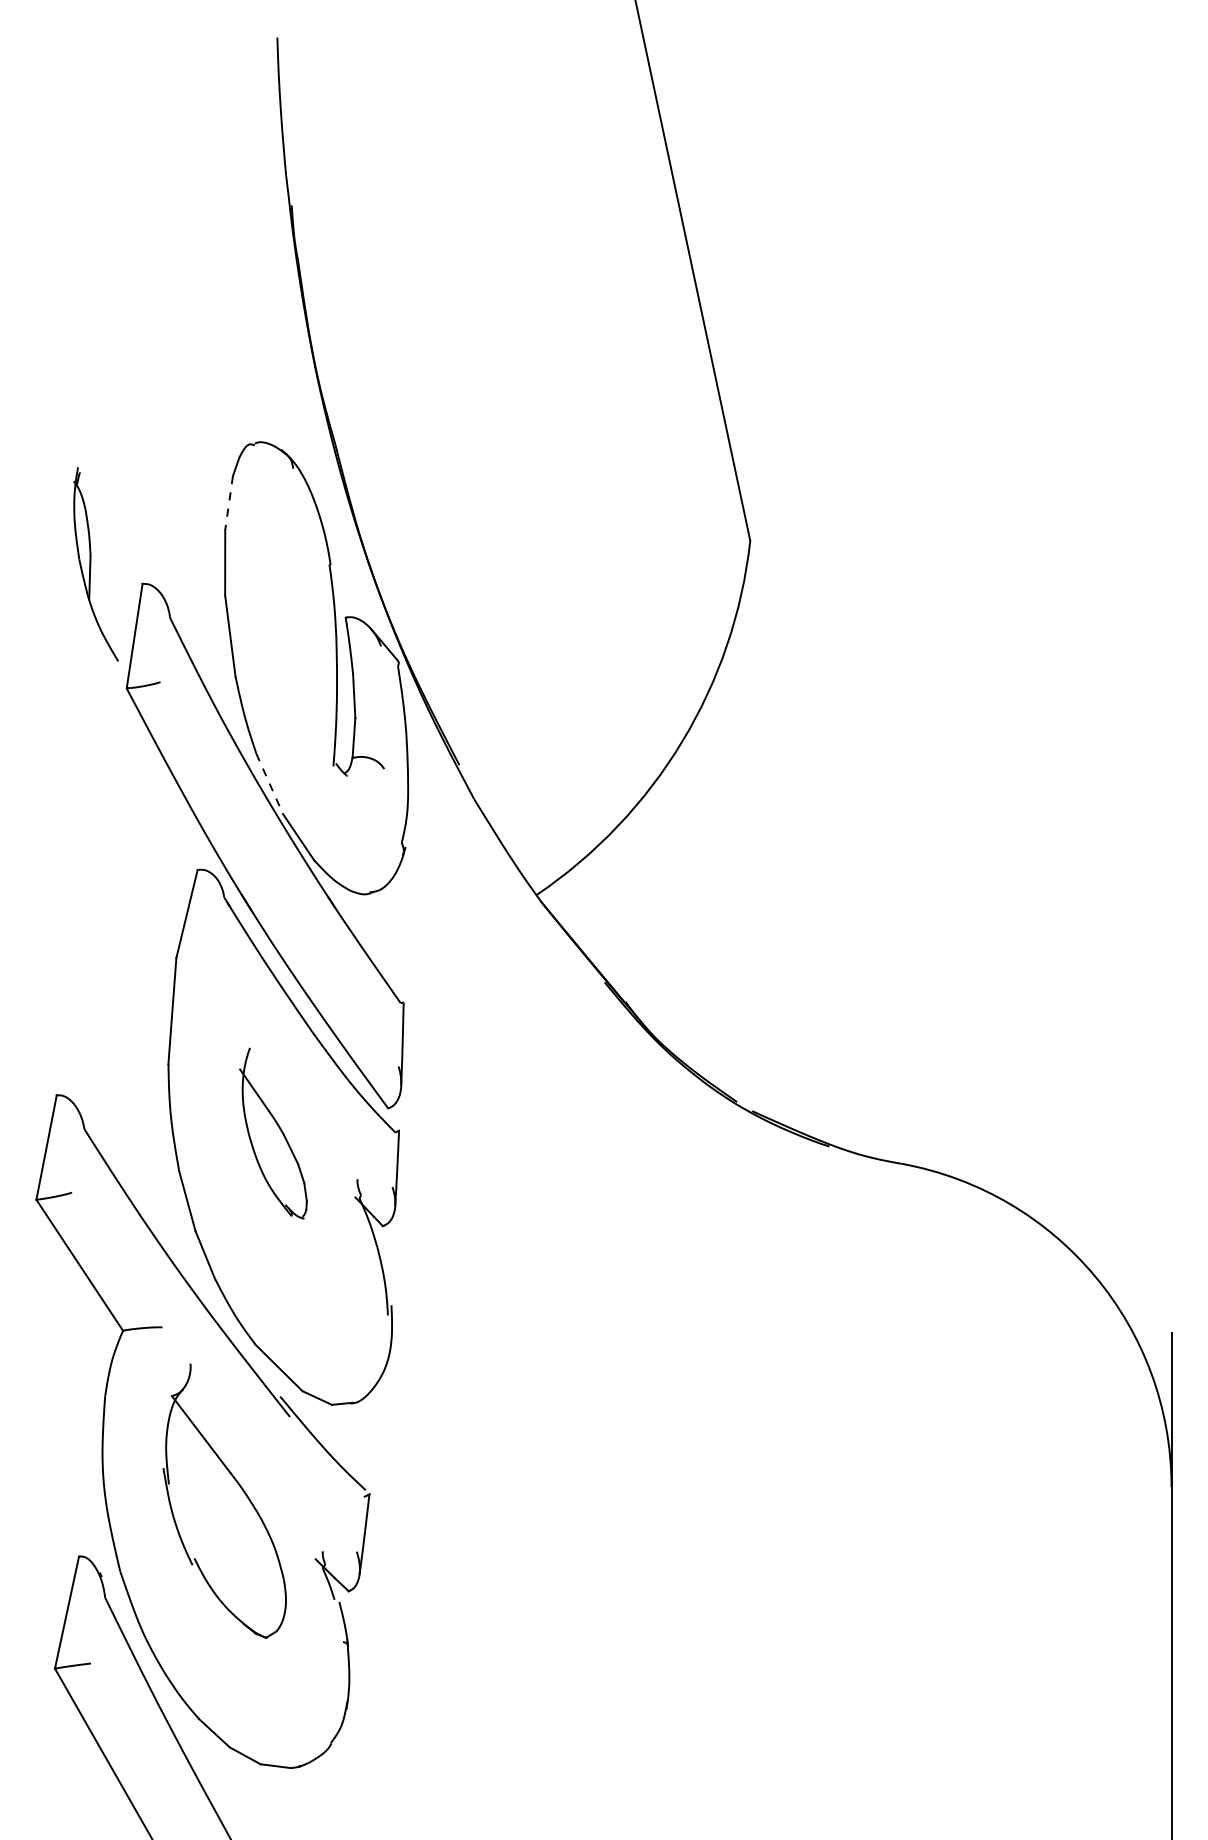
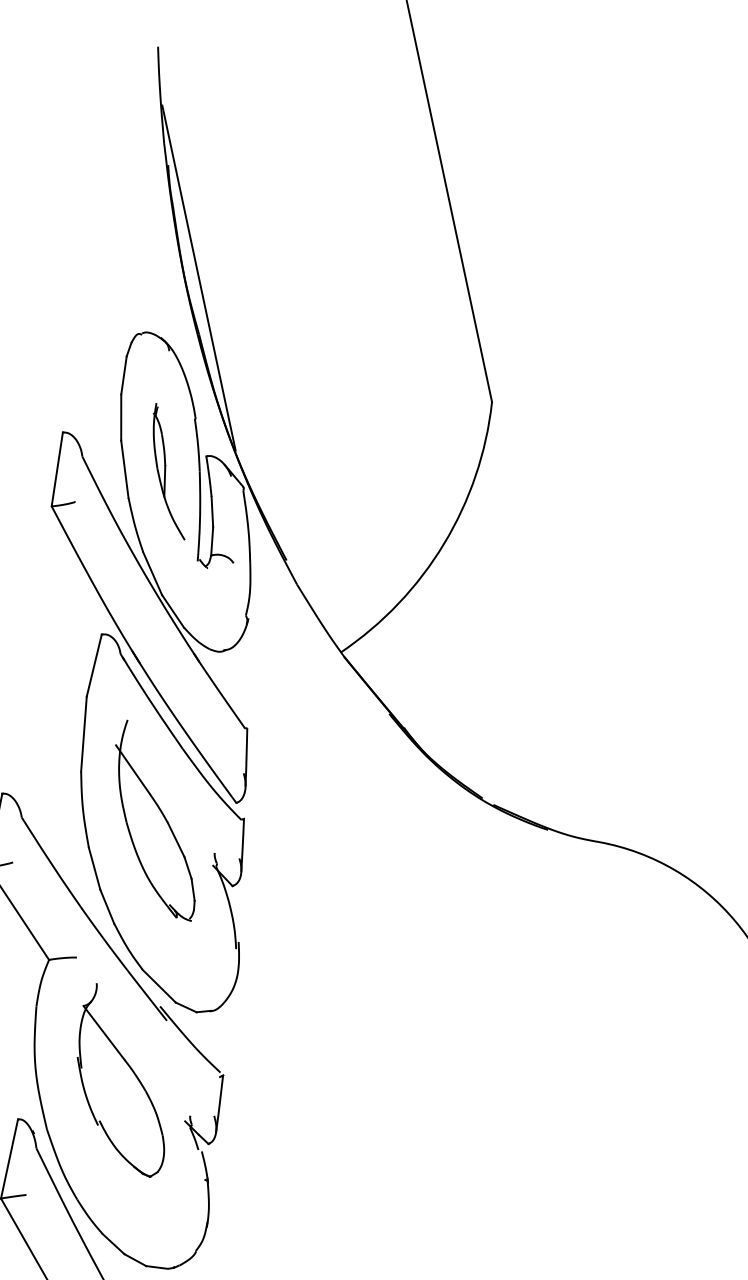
line: (335, 364) -> (199, 277), added
line: (229, 503) -> (124, 375), dashed -> solid
part: (95, 564) -> (168, 471), moved
line: (269, 784) -> (152, 574), dashed -> solid
part: (273, 1133) -> (155, 820), size x1.67

